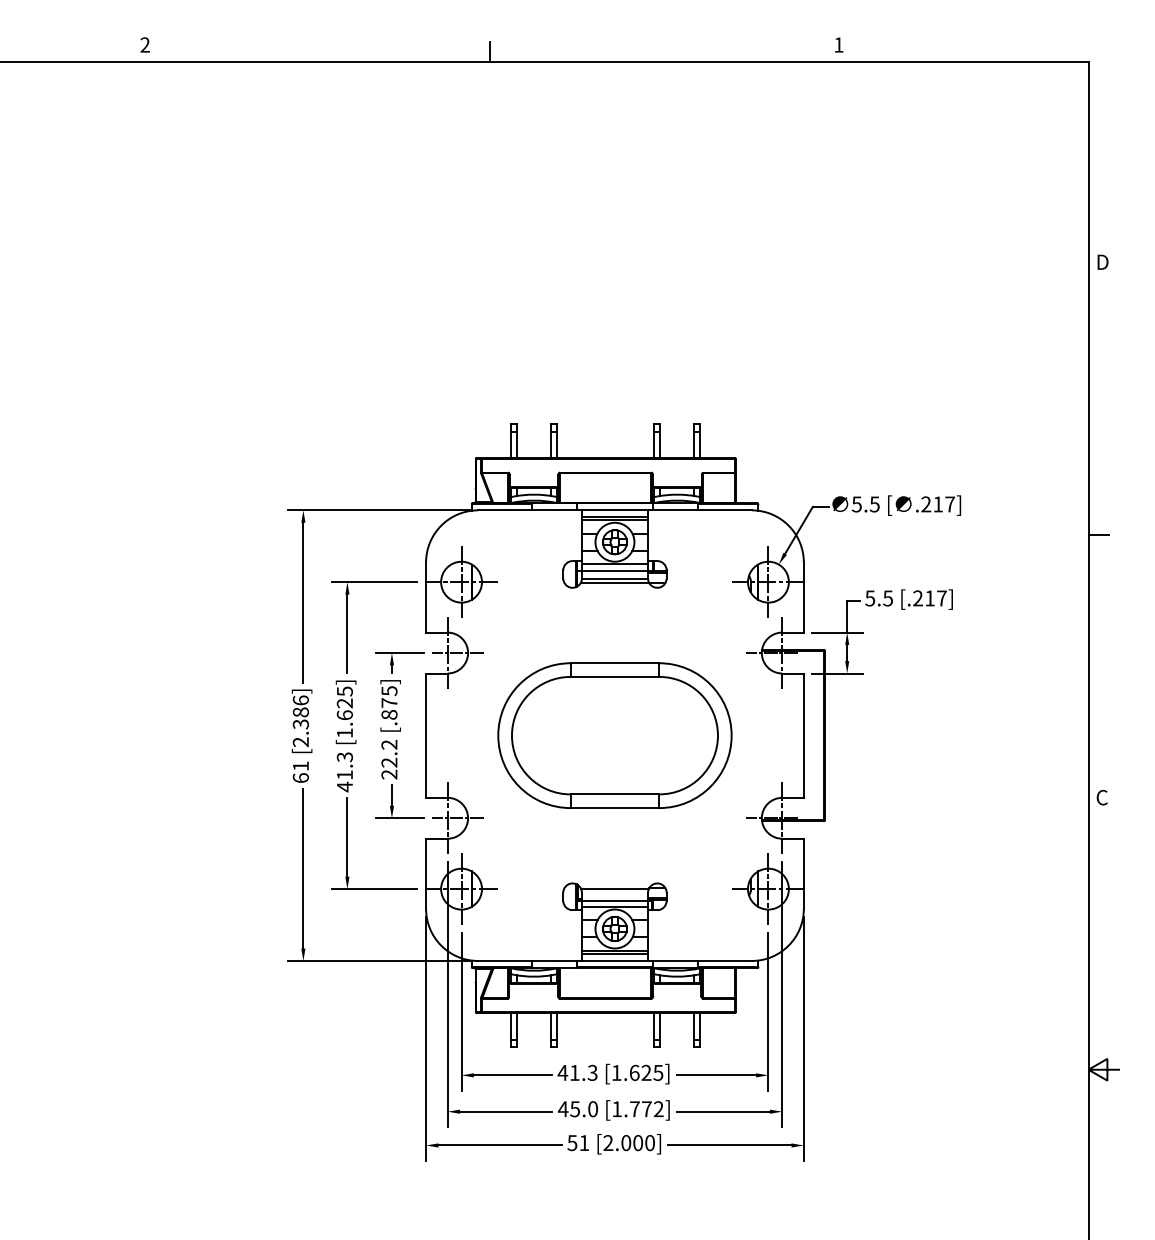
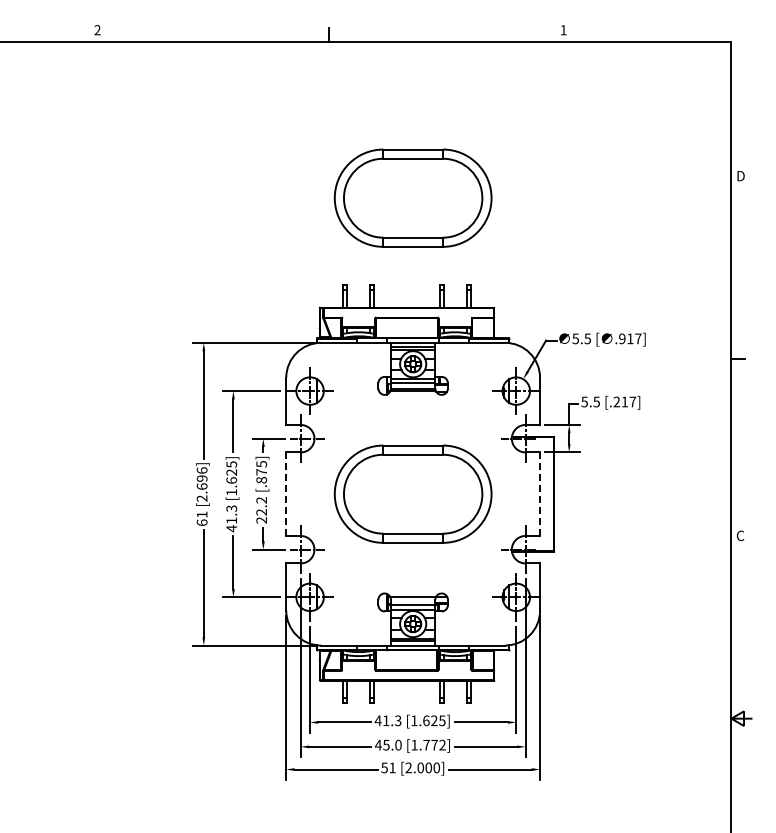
part: (613, 294) -> (412, 197), added
text: (926, 505) -> (622, 339), .217] -> .917]
text: (299, 718) -> (201, 482), [2.386] -> [2.696]
line: (426, 736) -> (286, 494), solid -> dashed
line: (804, 736) -> (540, 494), solid -> dashed

